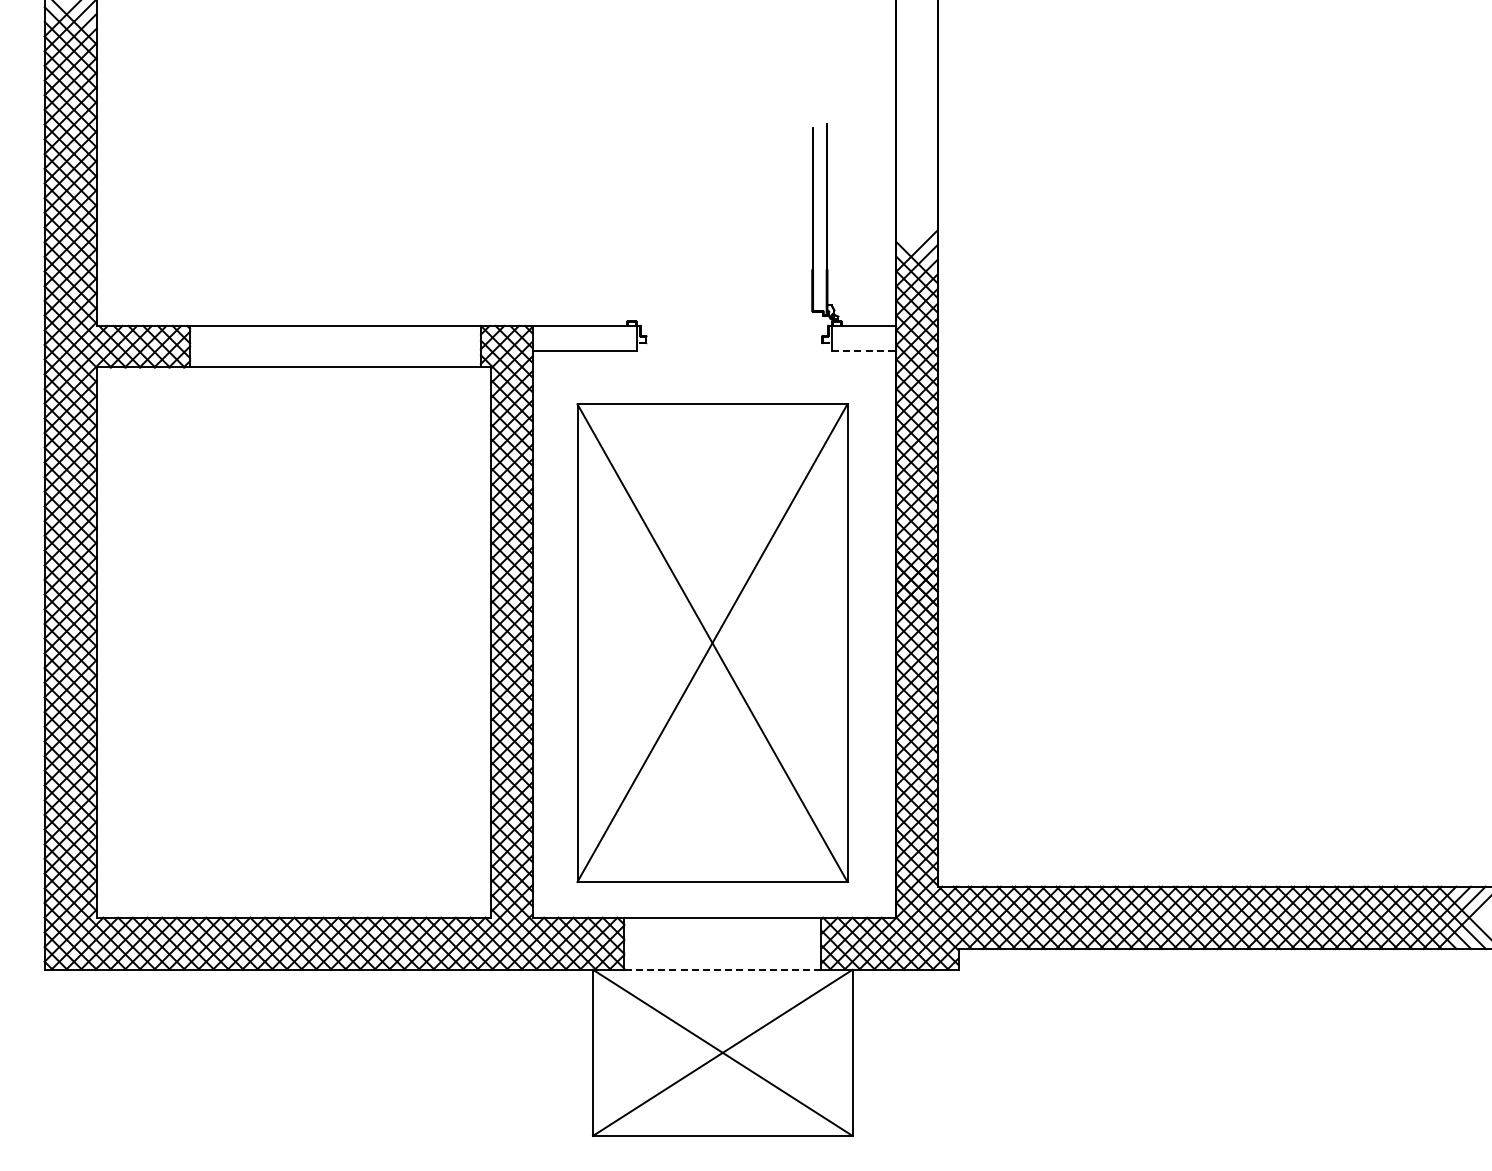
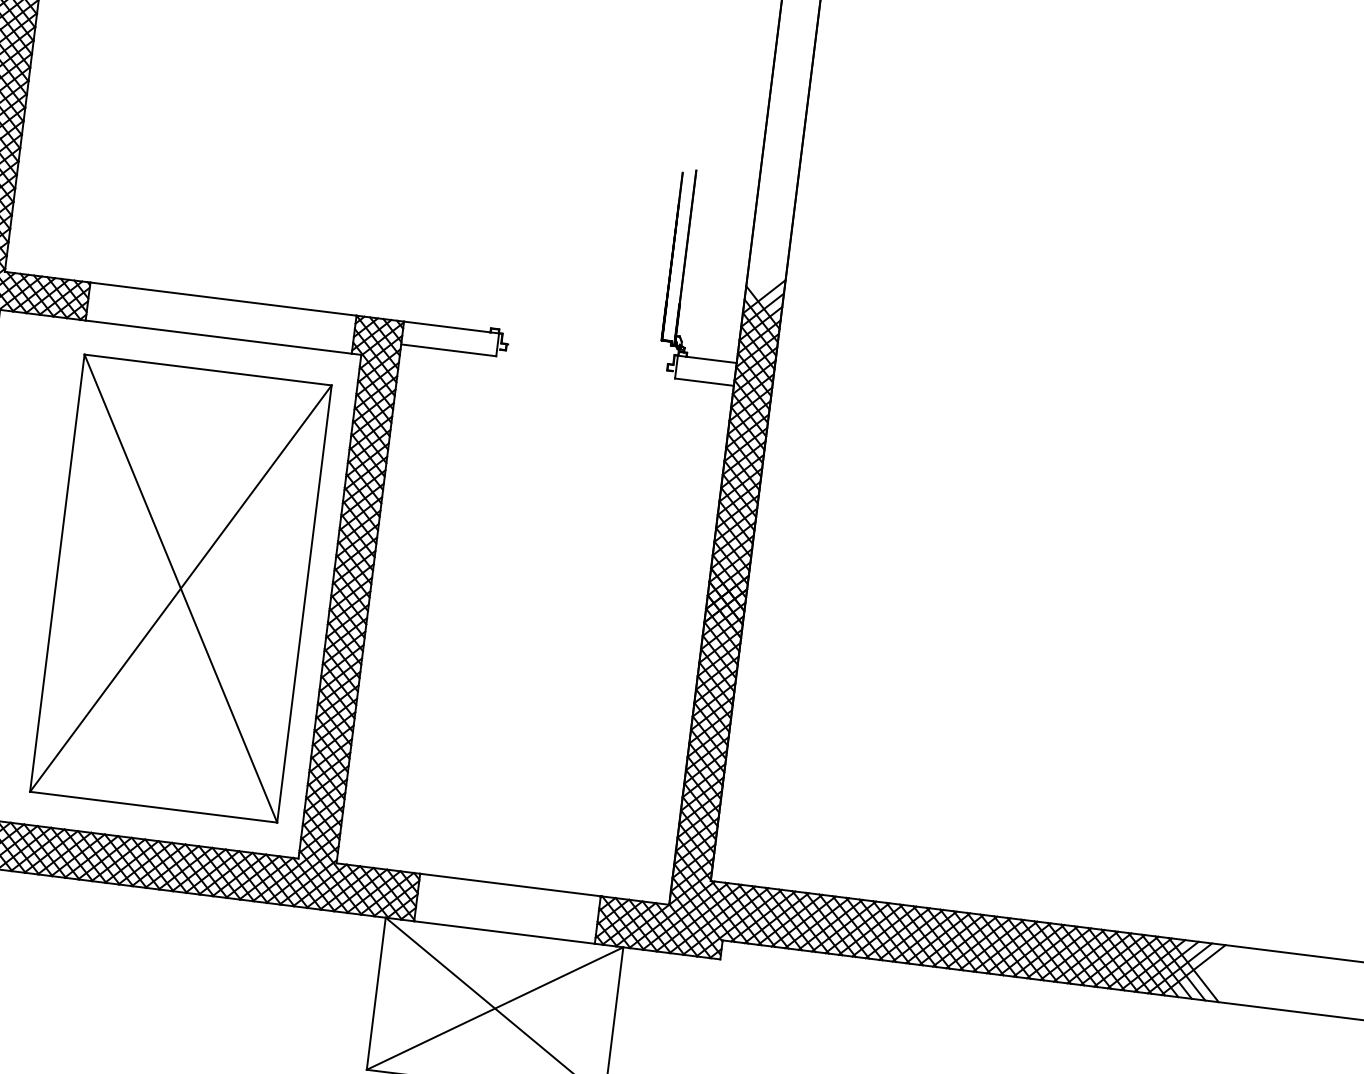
line: (864, 350) -> (704, 381), dashed -> solid
part: (712, 642) -> (180, 588), moved
line: (722, 969) -> (504, 932), dashed -> solid

